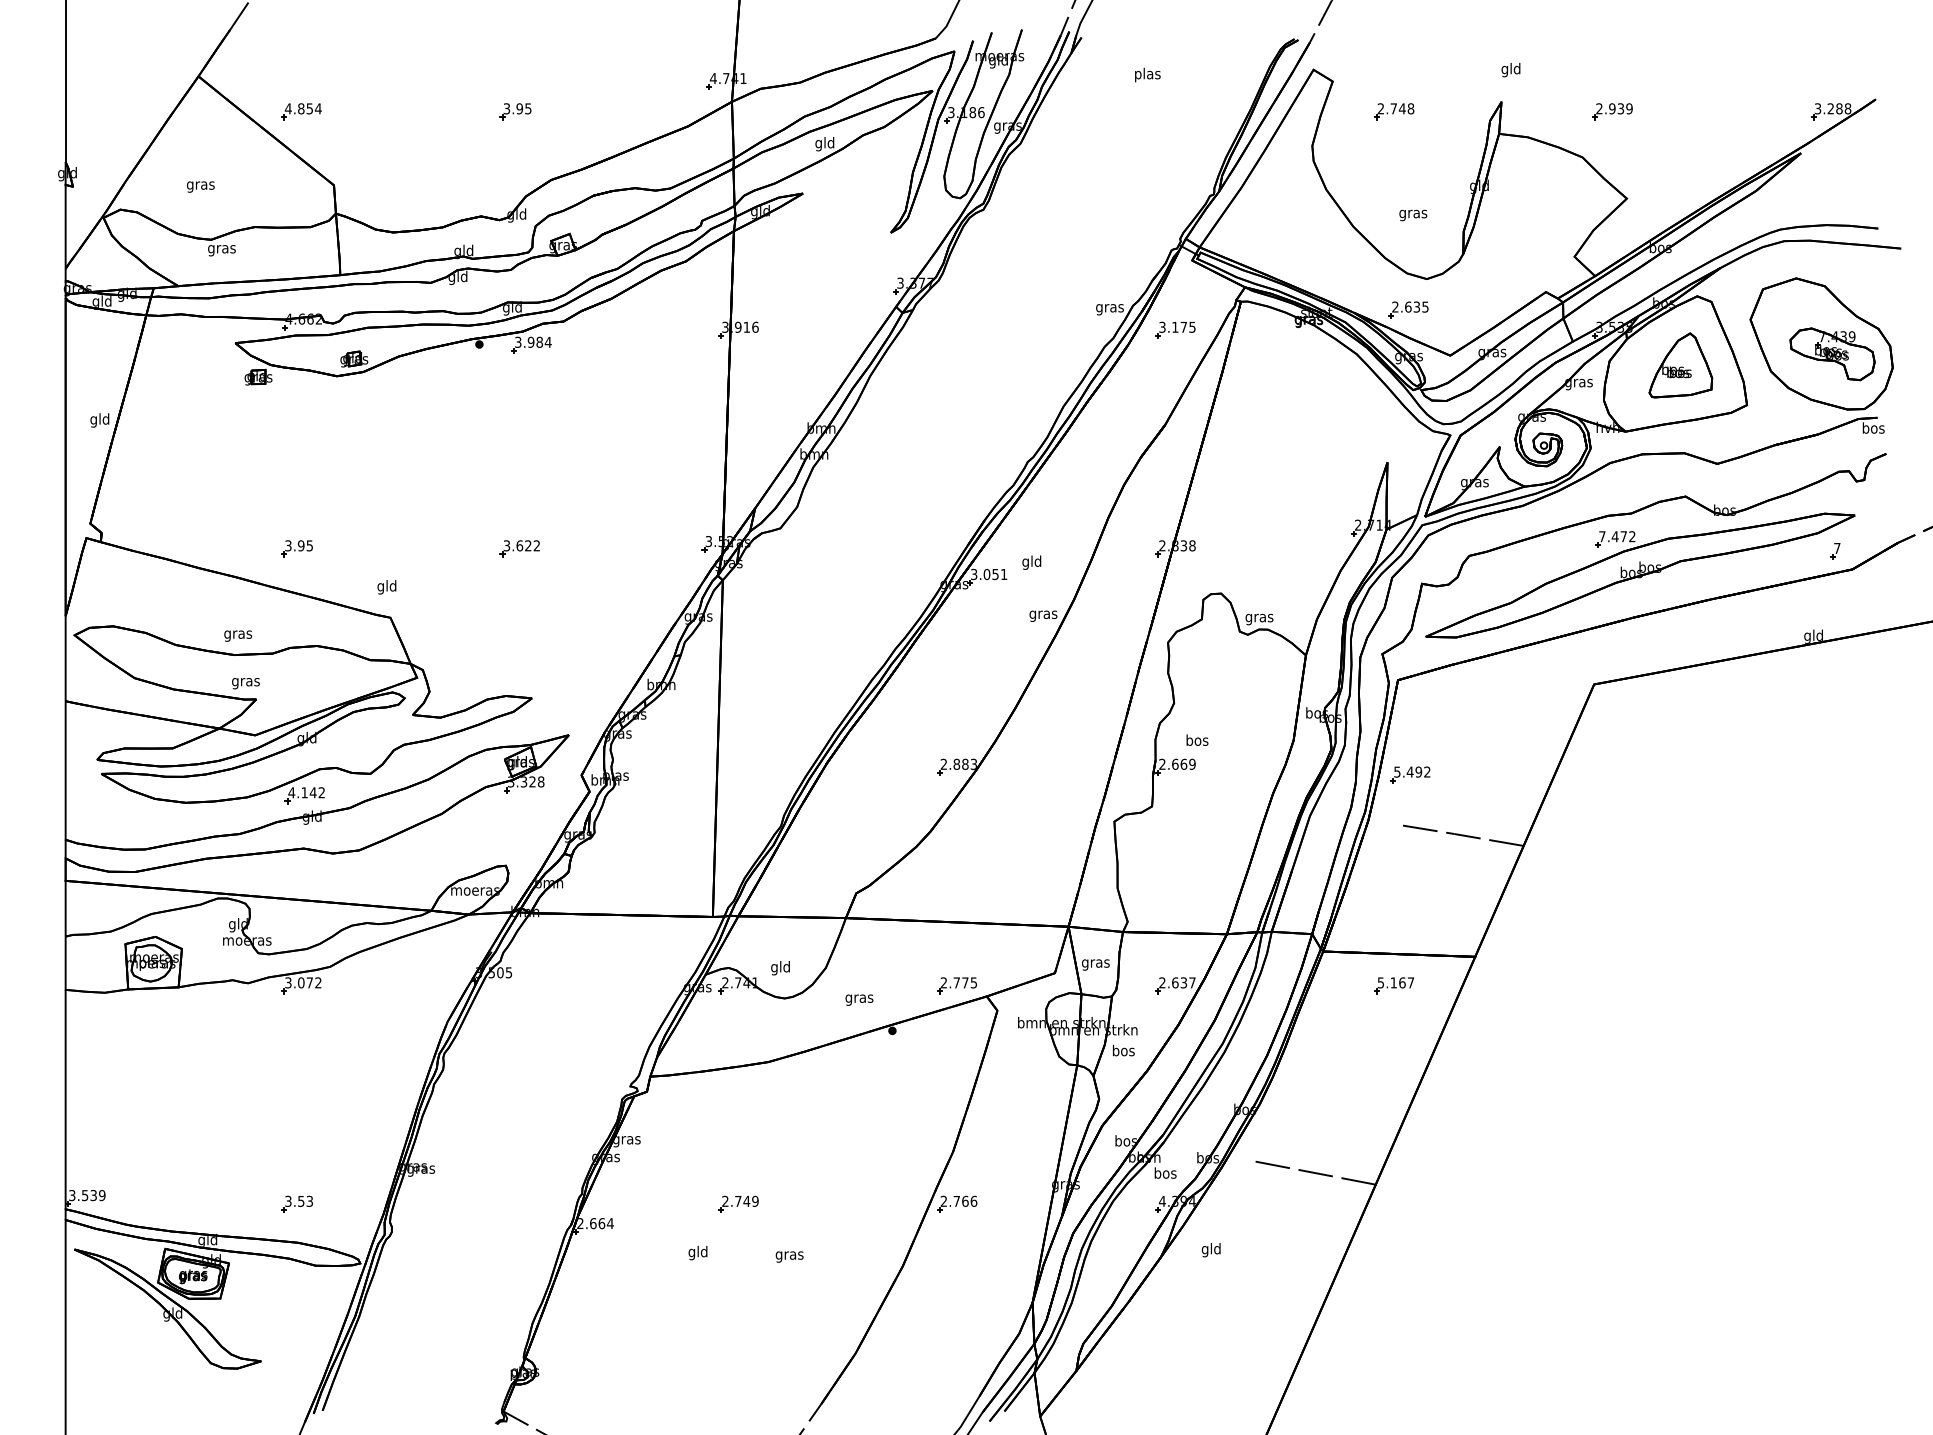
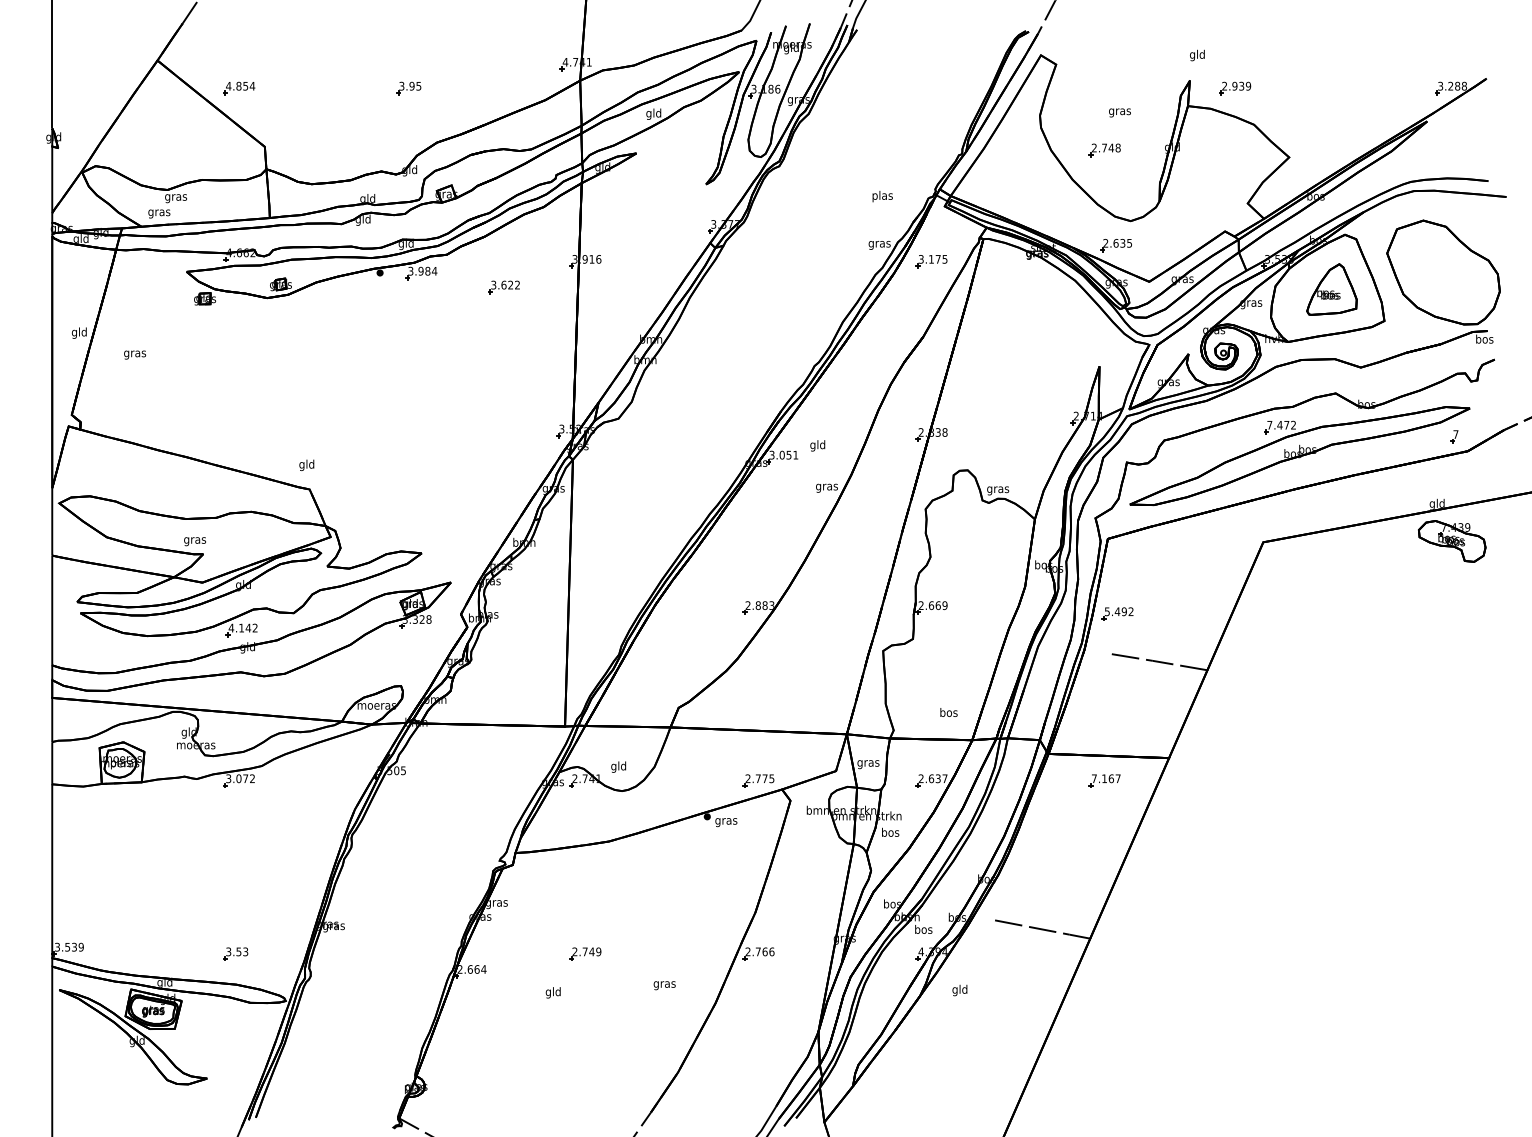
text: (1147, 74) -> (882, 196), moved
part: (1394, 111) -> (1105, 150), moved
part: (1612, 111) -> (1235, 88), moved
text: (200, 186) -> (159, 213), moved
text: (1413, 215) -> (1120, 112), moved
part: (1832, 354) -> (1452, 541), moved
part: (296, 548) -> (235, 434), removed
part: (519, 548) -> (503, 287), moved
text: (238, 635) -> (135, 354), moved
text: (1197, 739) -> (949, 711), moved
text: (1380, 982) -> (1094, 778), 5.167 -> 7.167
text: (859, 999) -> (726, 822), moved
text: (789, 1256) -> (664, 985), moved

